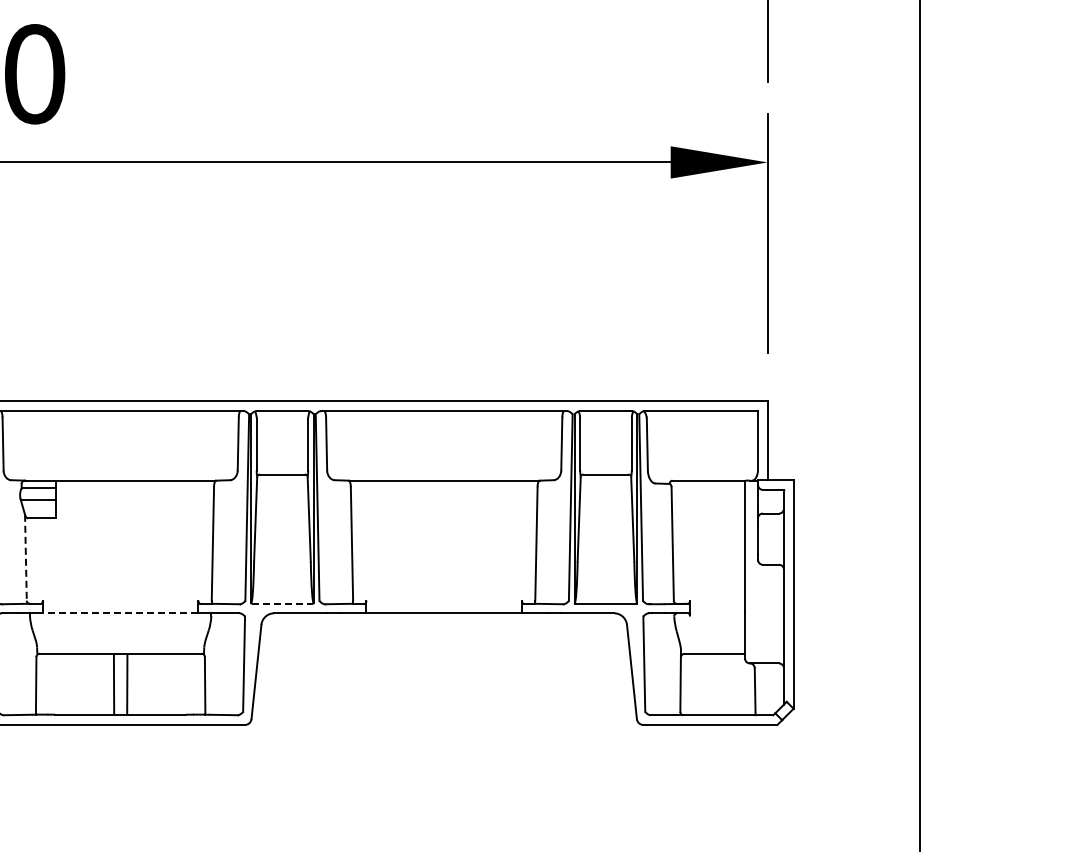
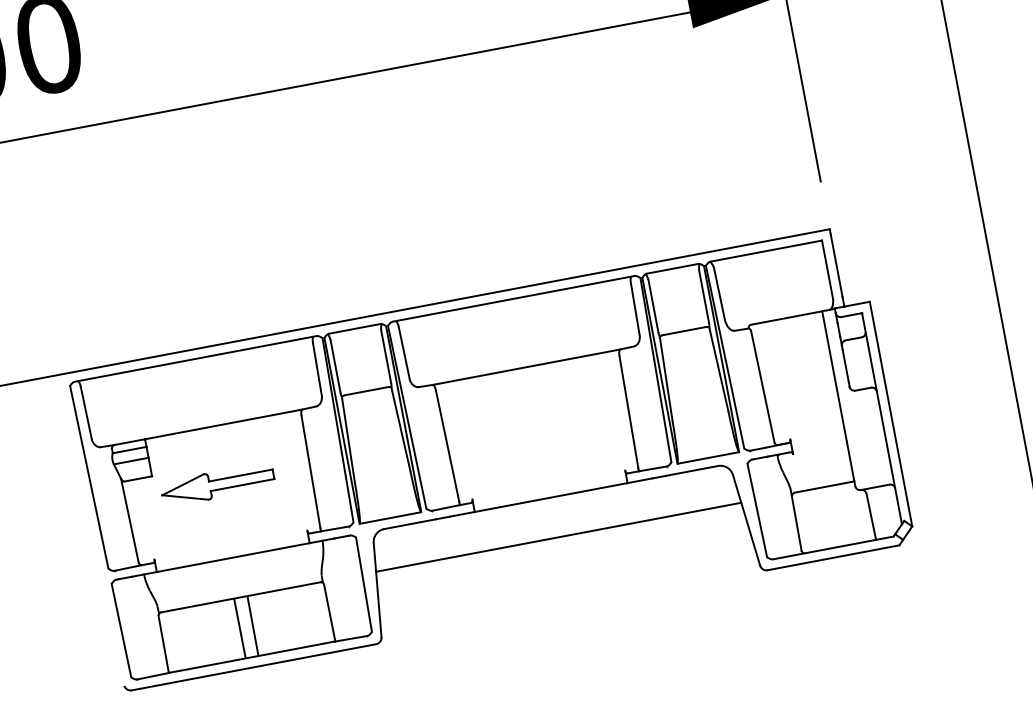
part: (118, 538) -> (217, 484), added
line: (25, 557) -> (129, 520), dashed -> solid
line: (282, 603) -> (390, 517), dashed -> solid
line: (120, 613) -> (233, 557), dashed -> solid
line: (444, 653) -> (558, 536), added

